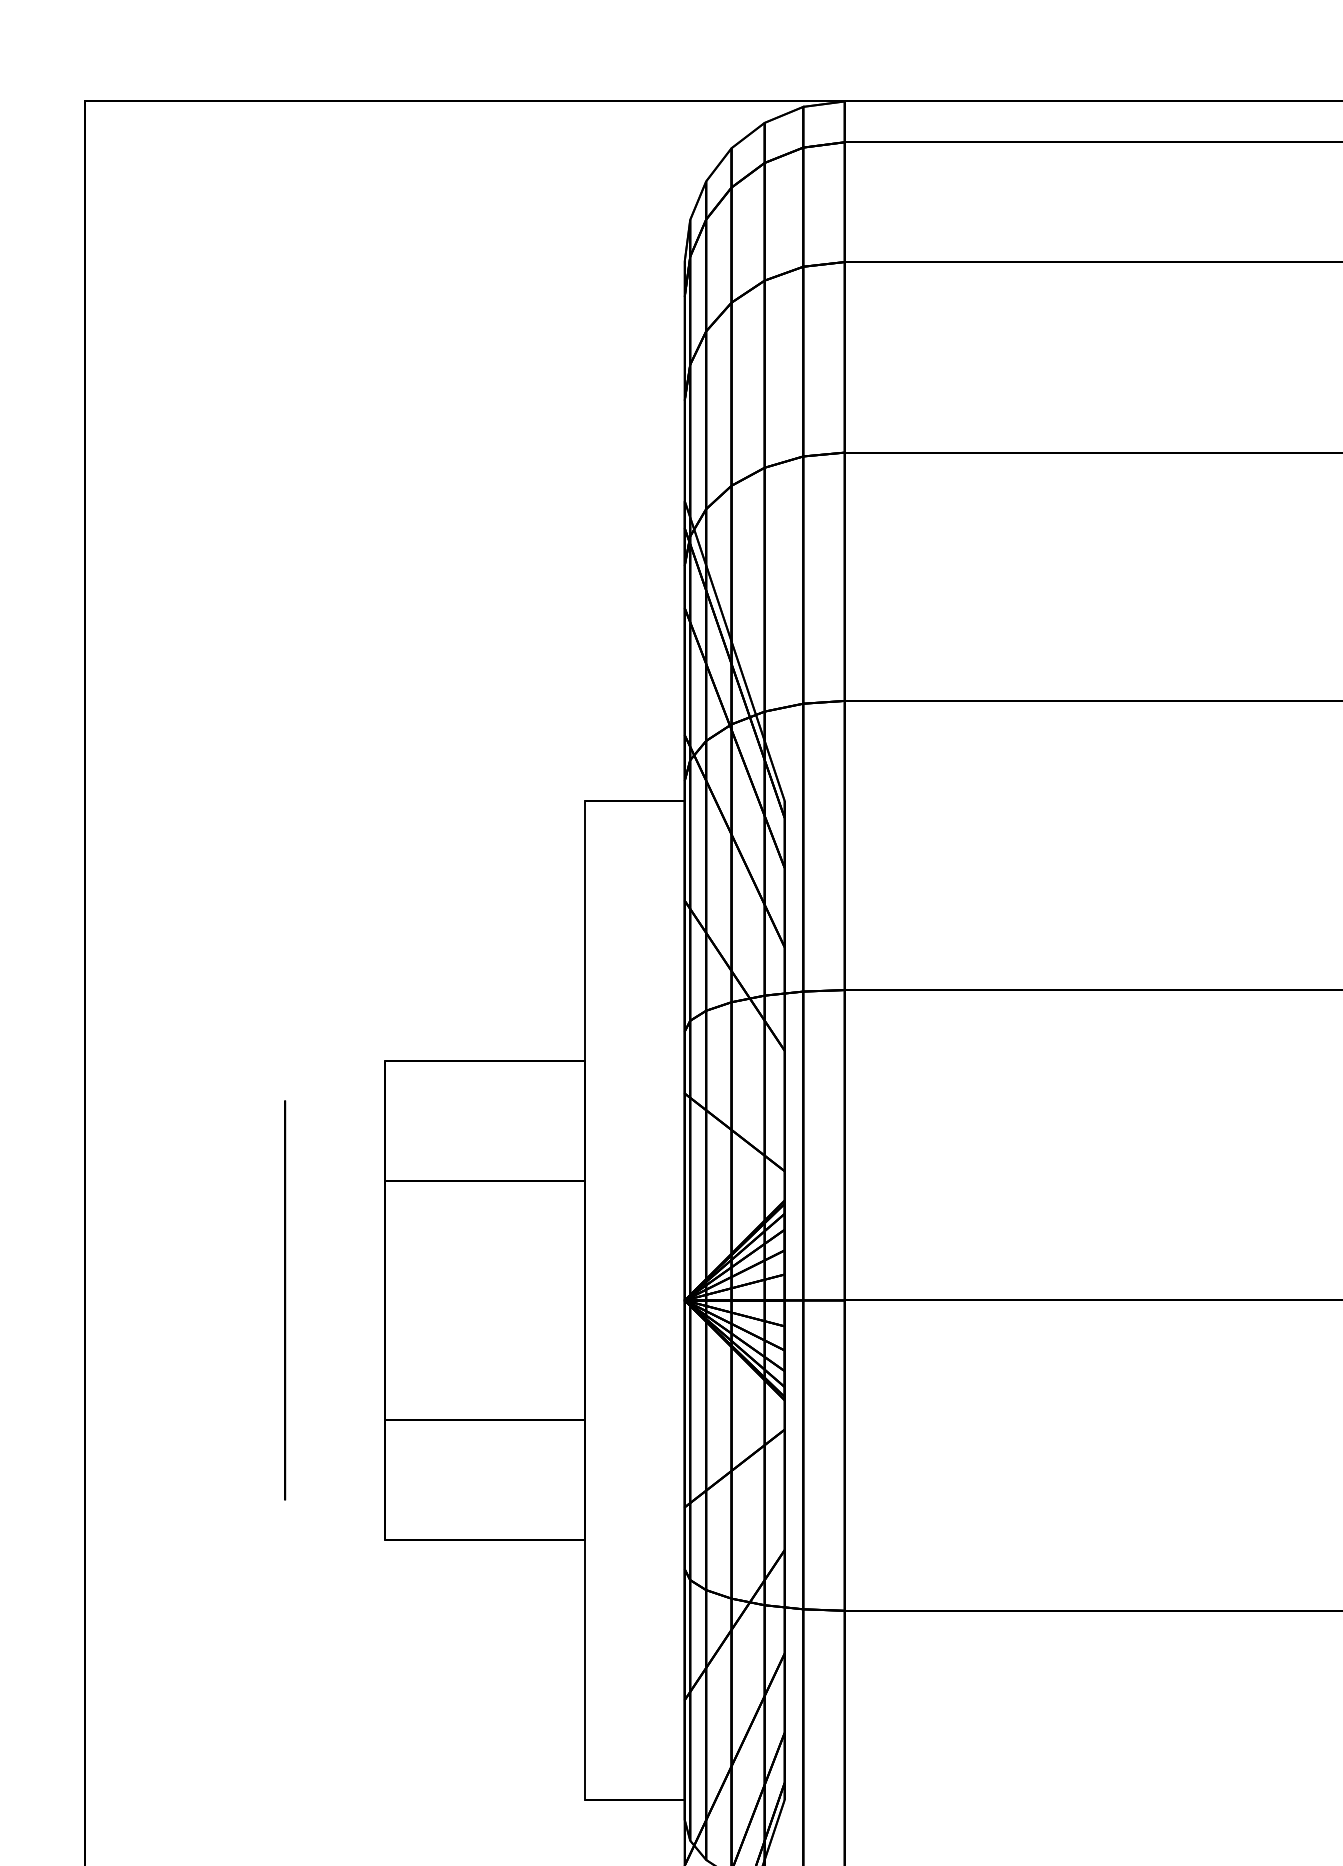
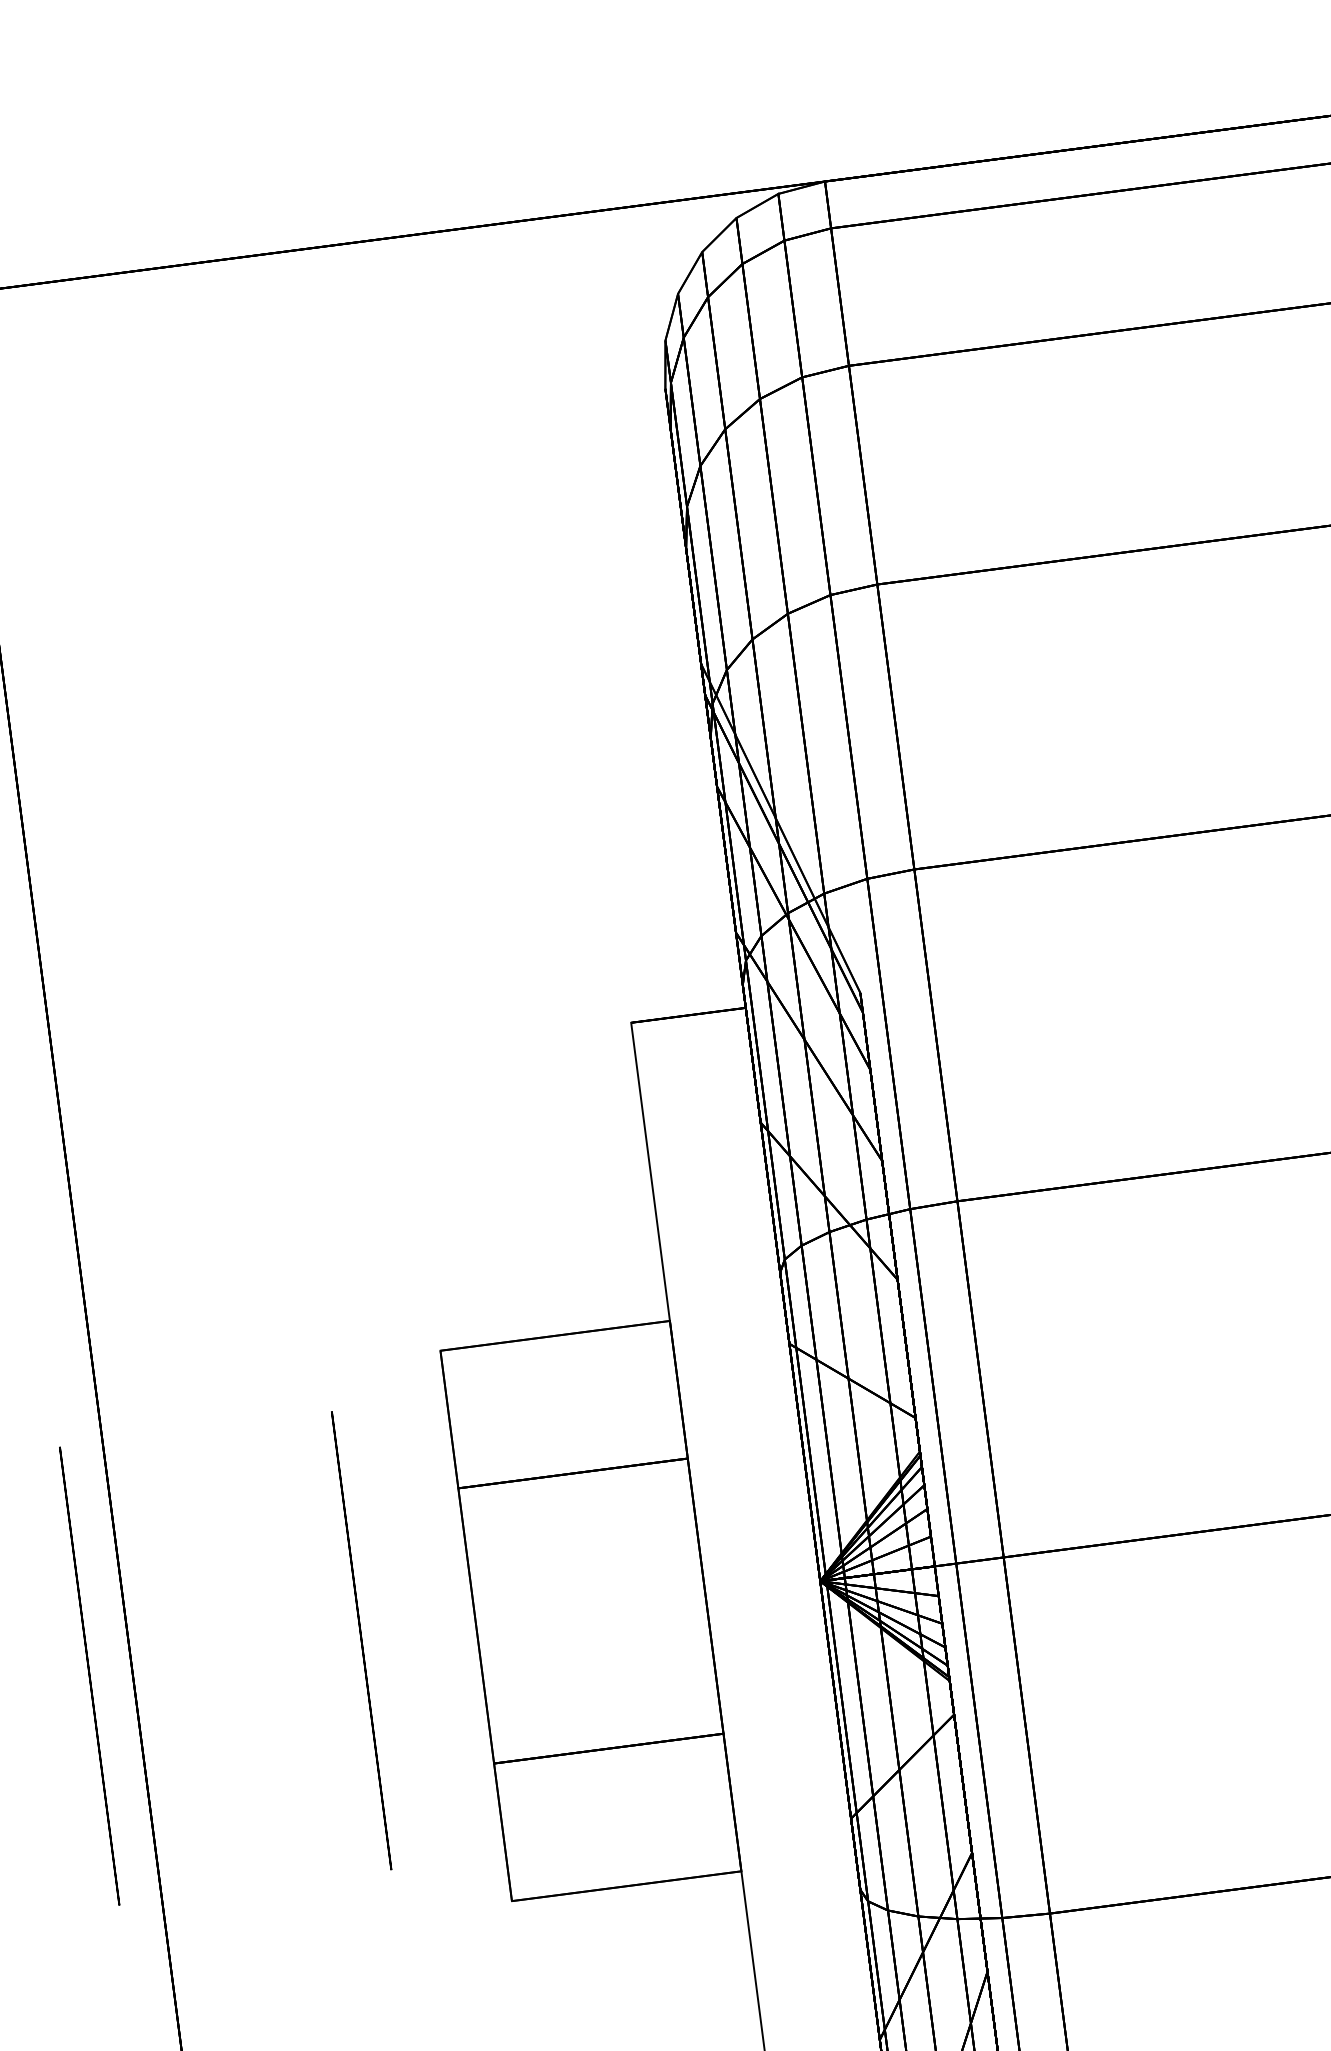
circle: (48, 1300) -> (90, 1676), added

